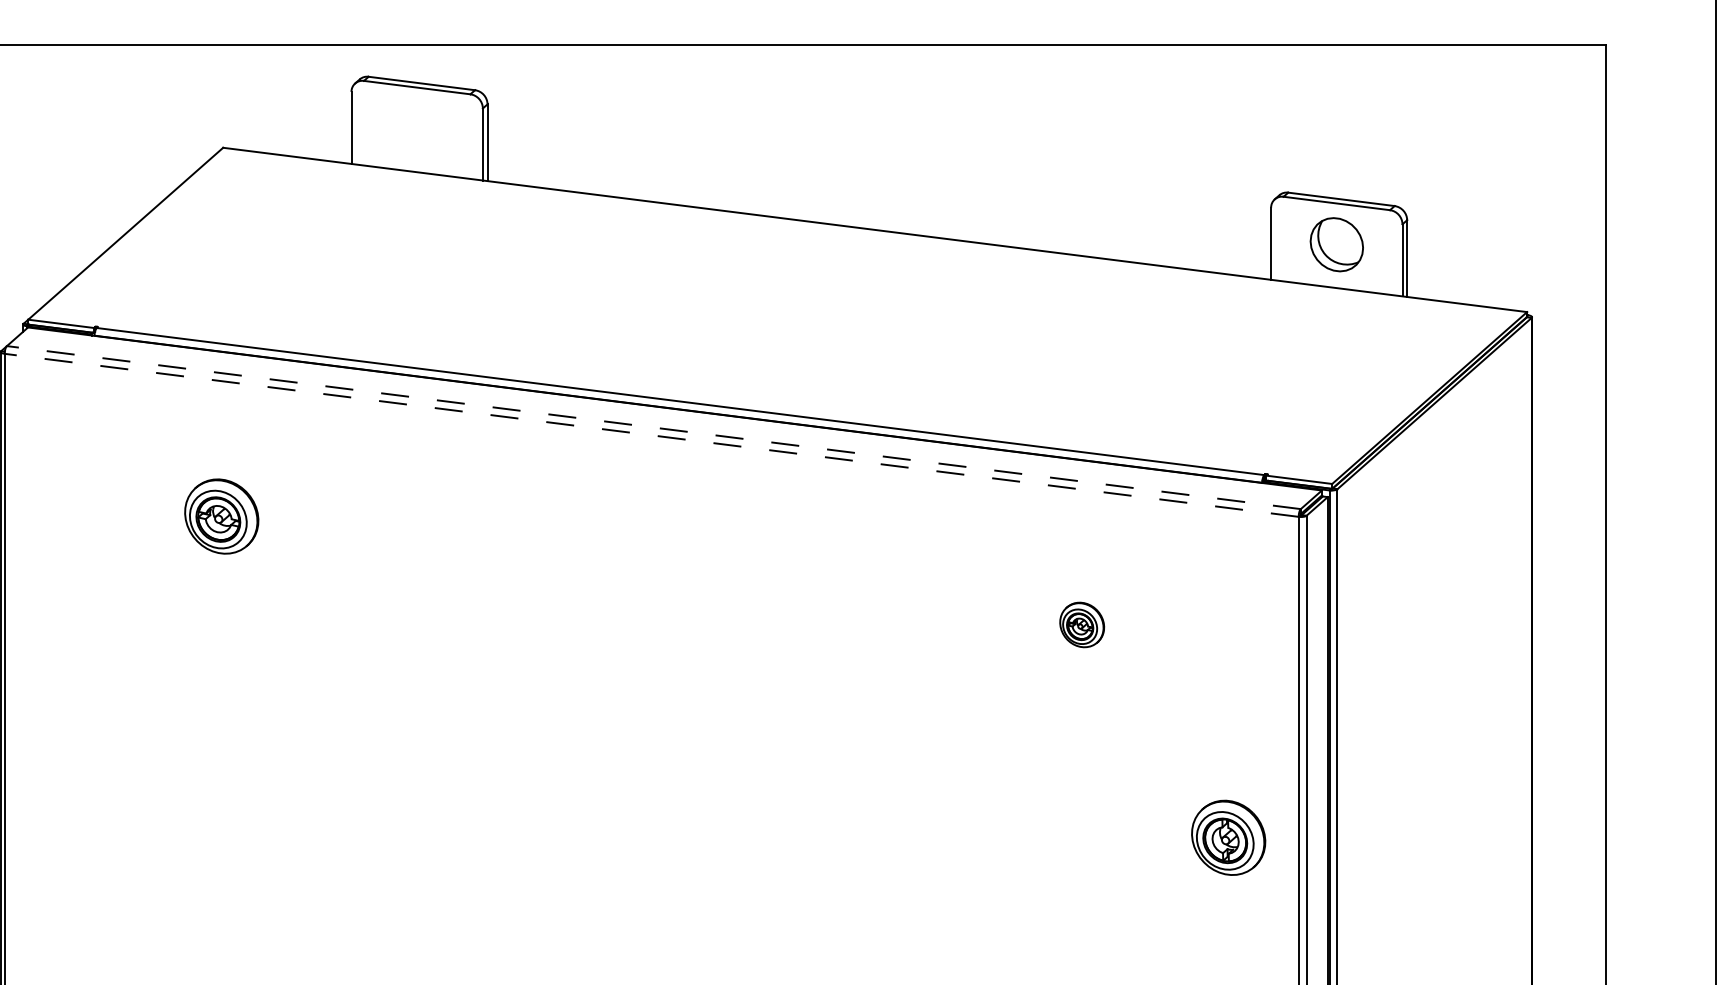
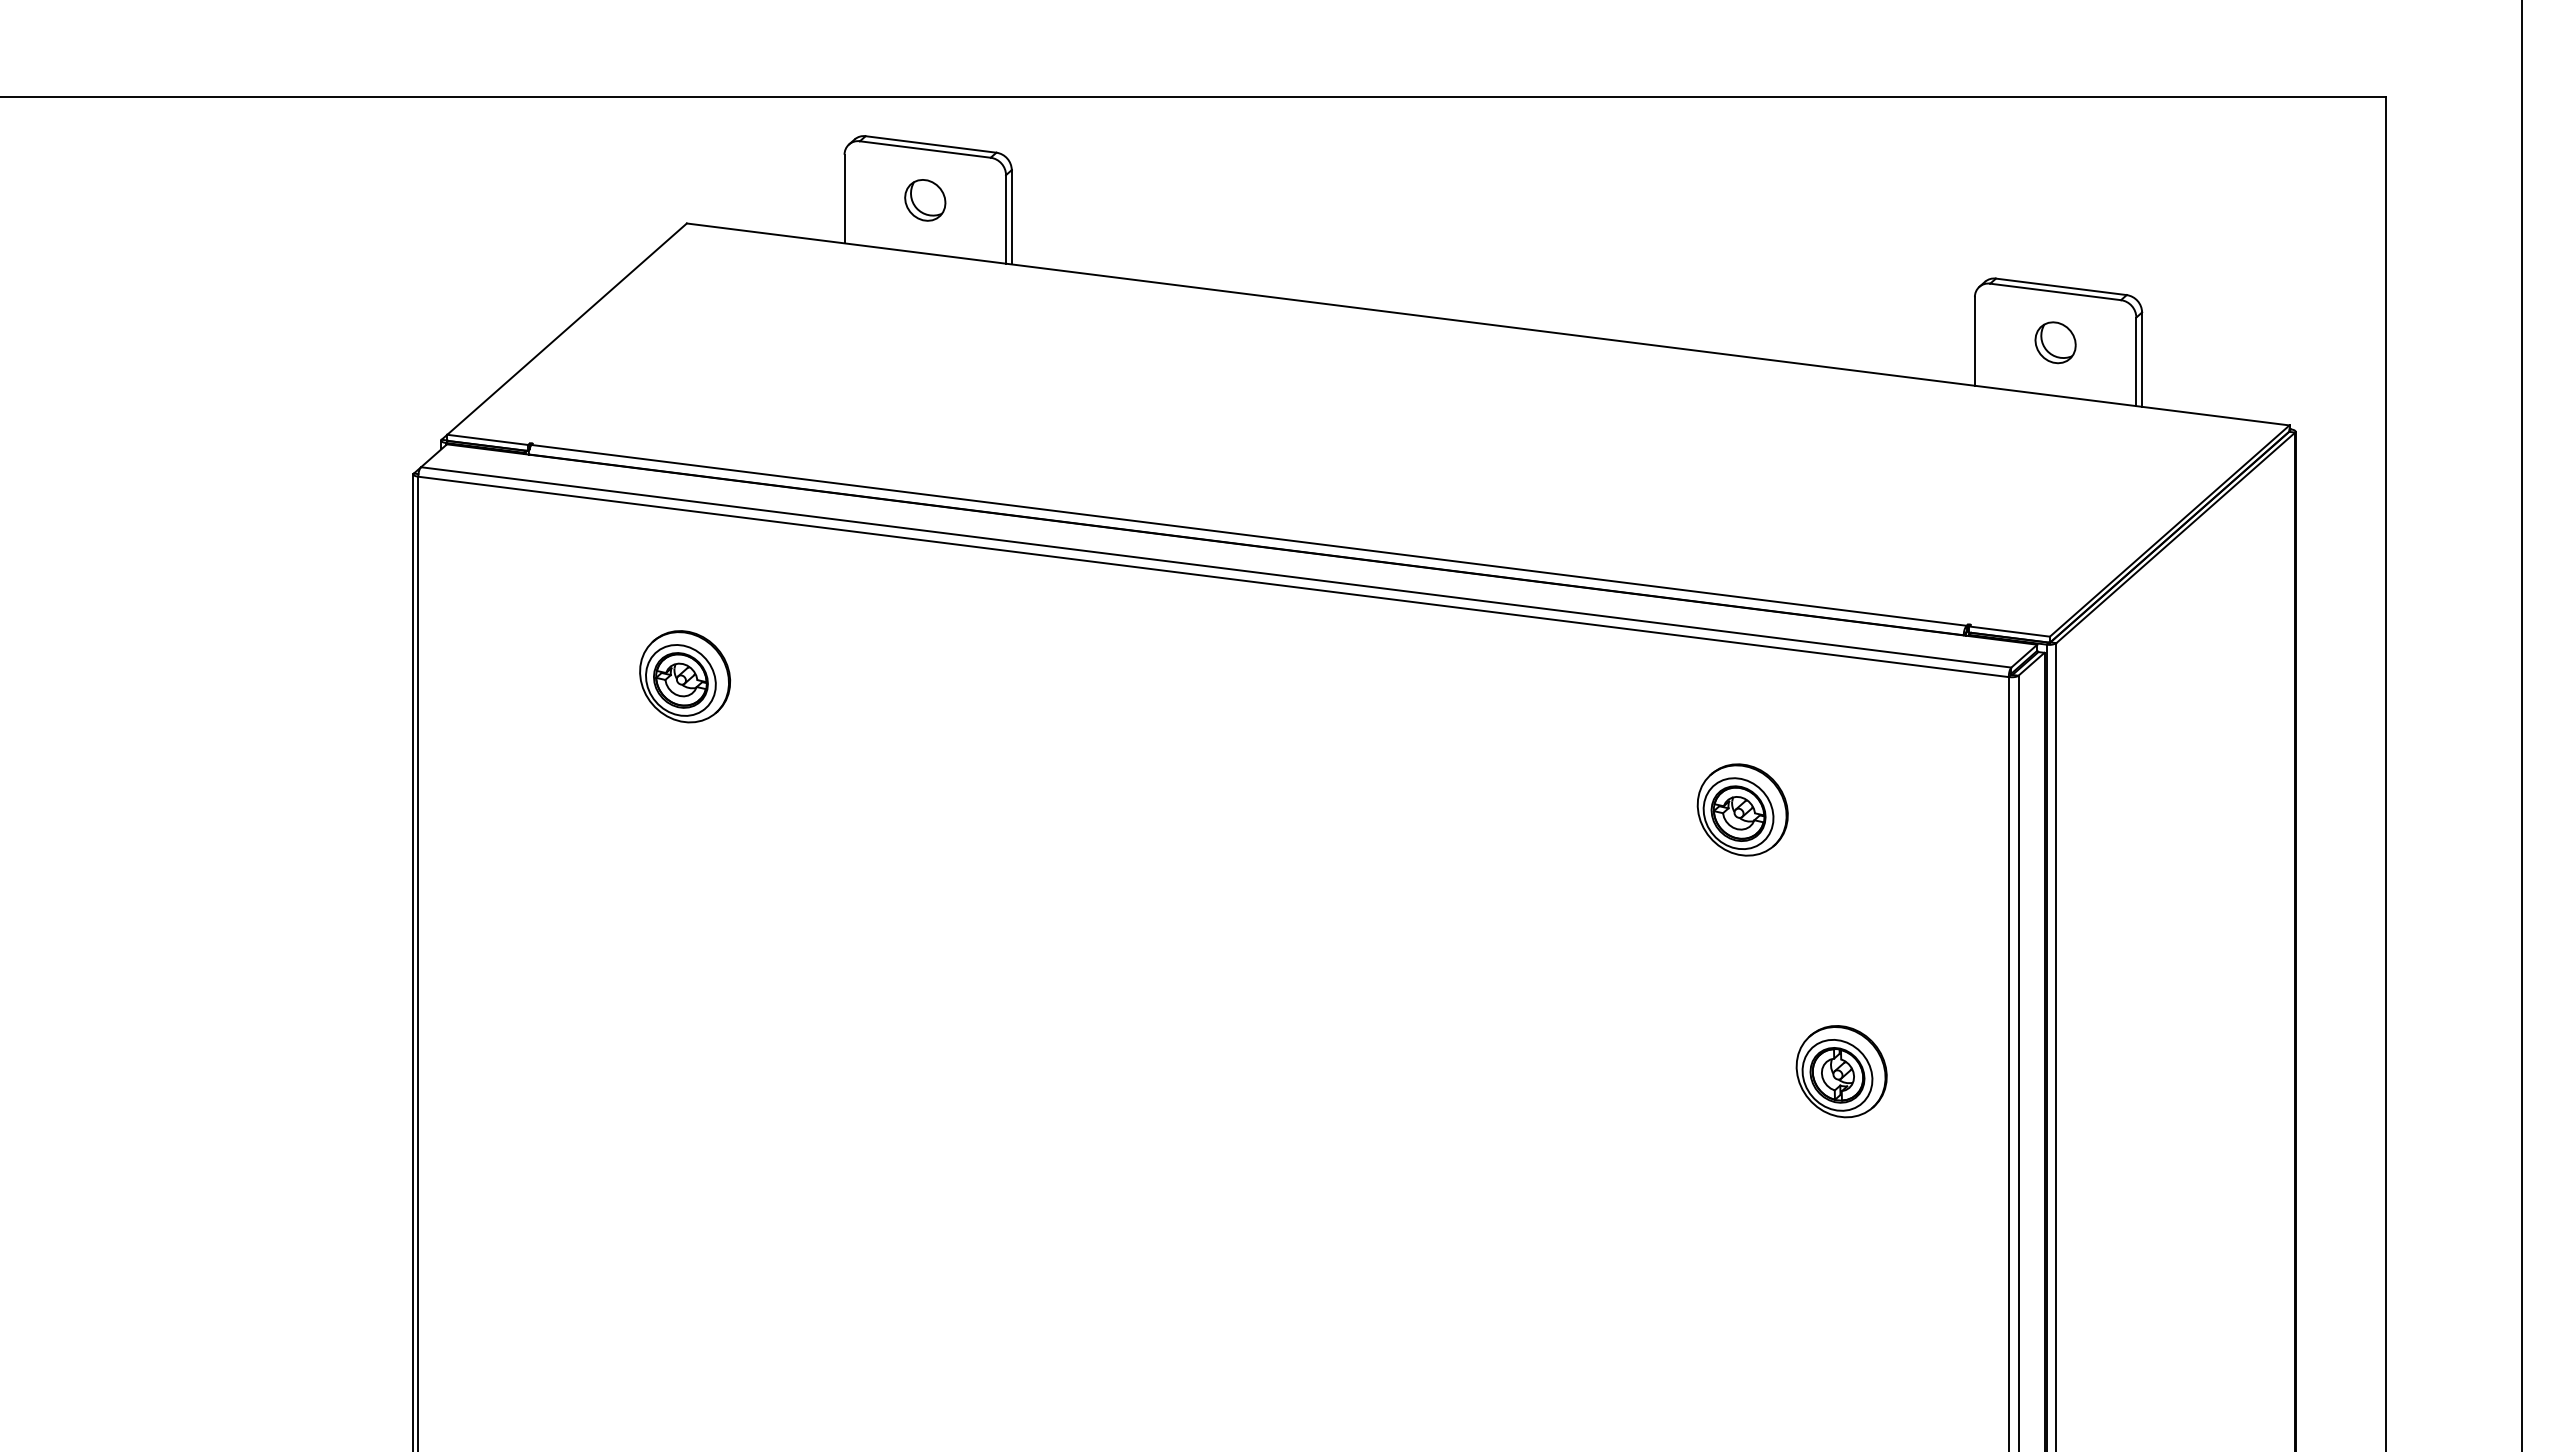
part: (417, 129) -> (925, 200), added
part: (1336, 244) -> (2055, 342), size x0.62
line: (653, 427) -> (1215, 567), dashed -> solid
line: (651, 435) -> (1213, 576), dashed -> solid
part: (1082, 624) -> (1742, 809), size x1.67
part: (1228, 837) -> (1841, 1071), moved

